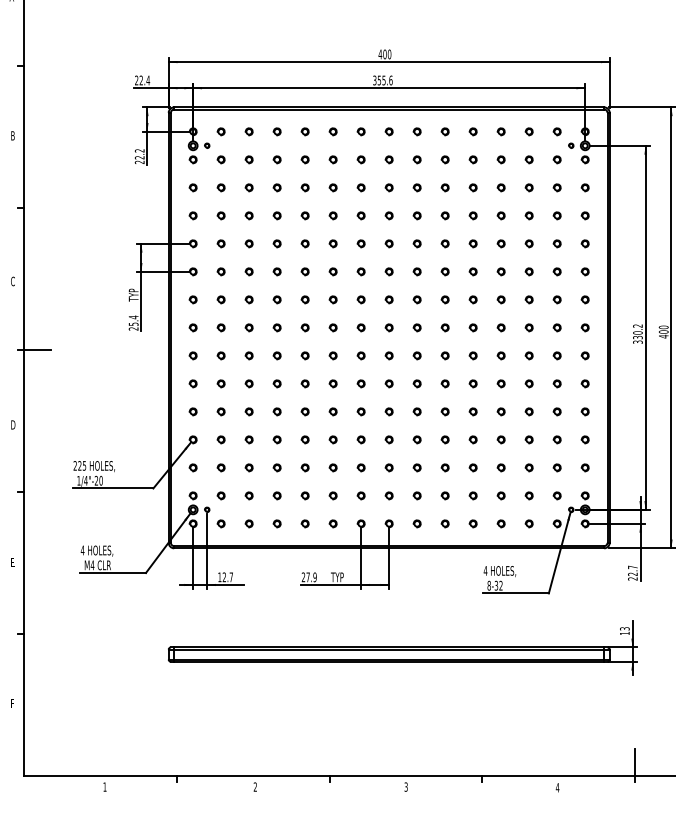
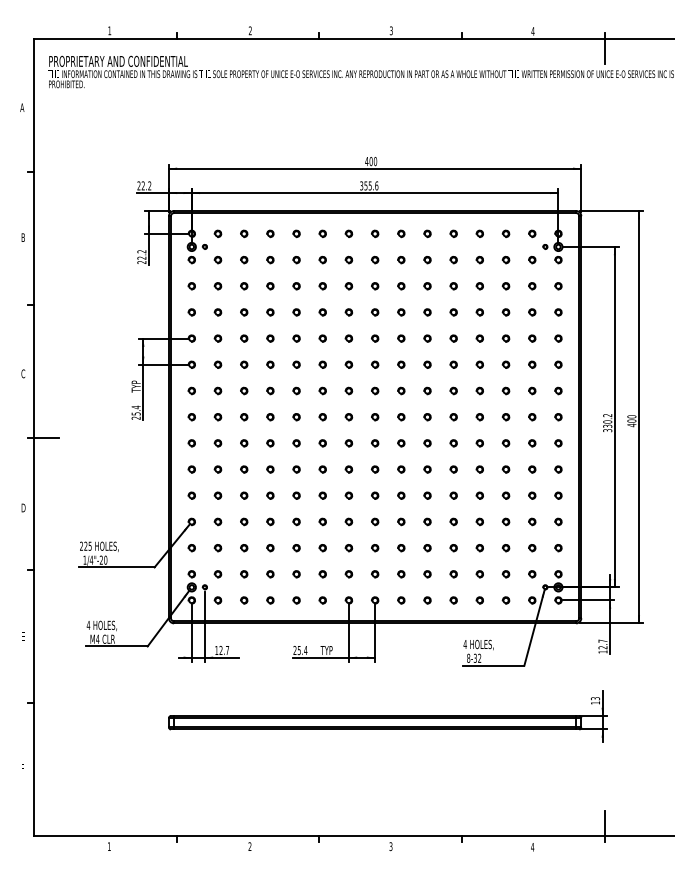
text: (147, 80) -> (149, 185), 22.4 -> 22.2
text: (311, 577) -> (302, 650), 27.9 -> 25.4
text: (632, 578) -> (602, 651), 22.7 -> 12.7

